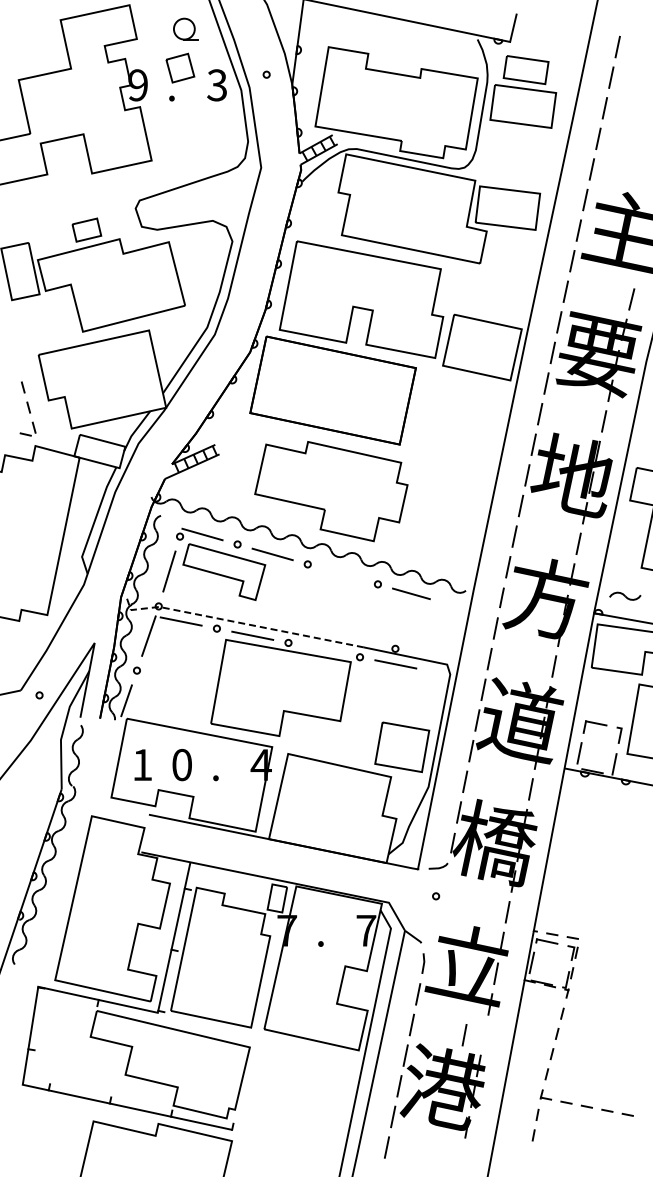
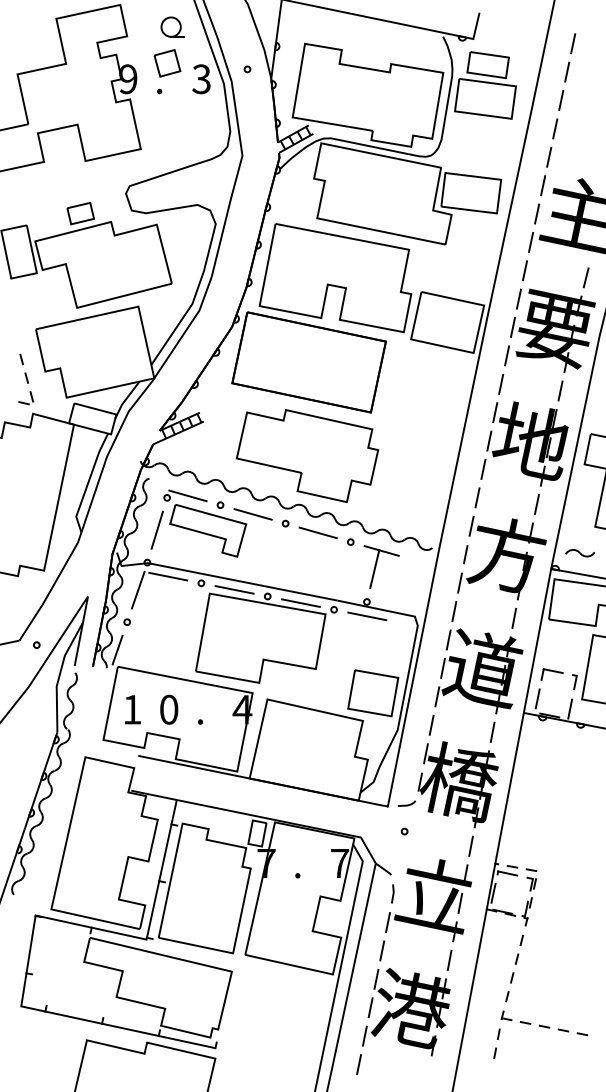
line: (342, 574) -> (317, 533), added
line: (403, 613) -> (374, 569), added
line: (238, 622) -> (221, 577), dashed -> solid
line: (323, 650) -> (300, 603), added
line: (464, 1035) -> (449, 960), moved

